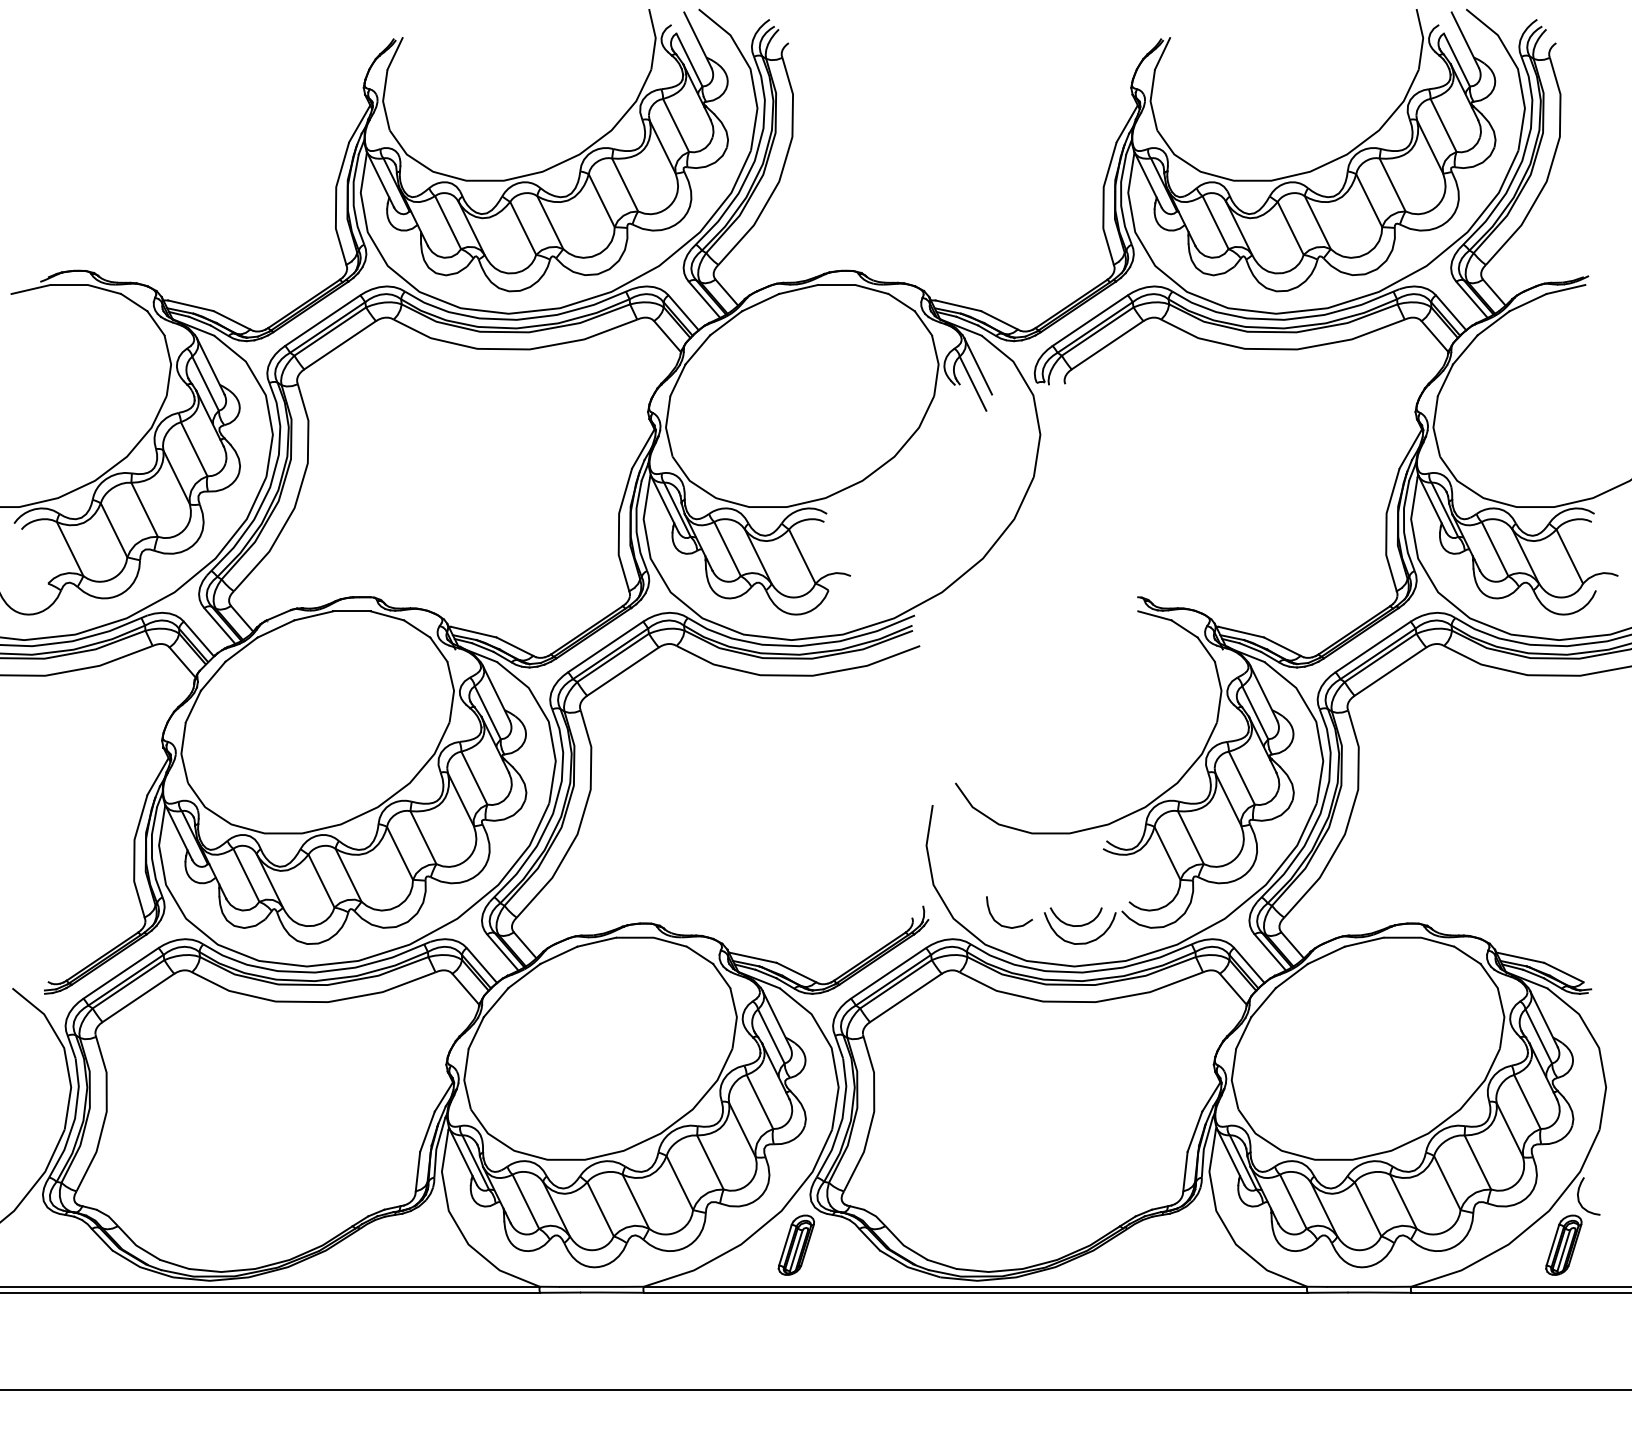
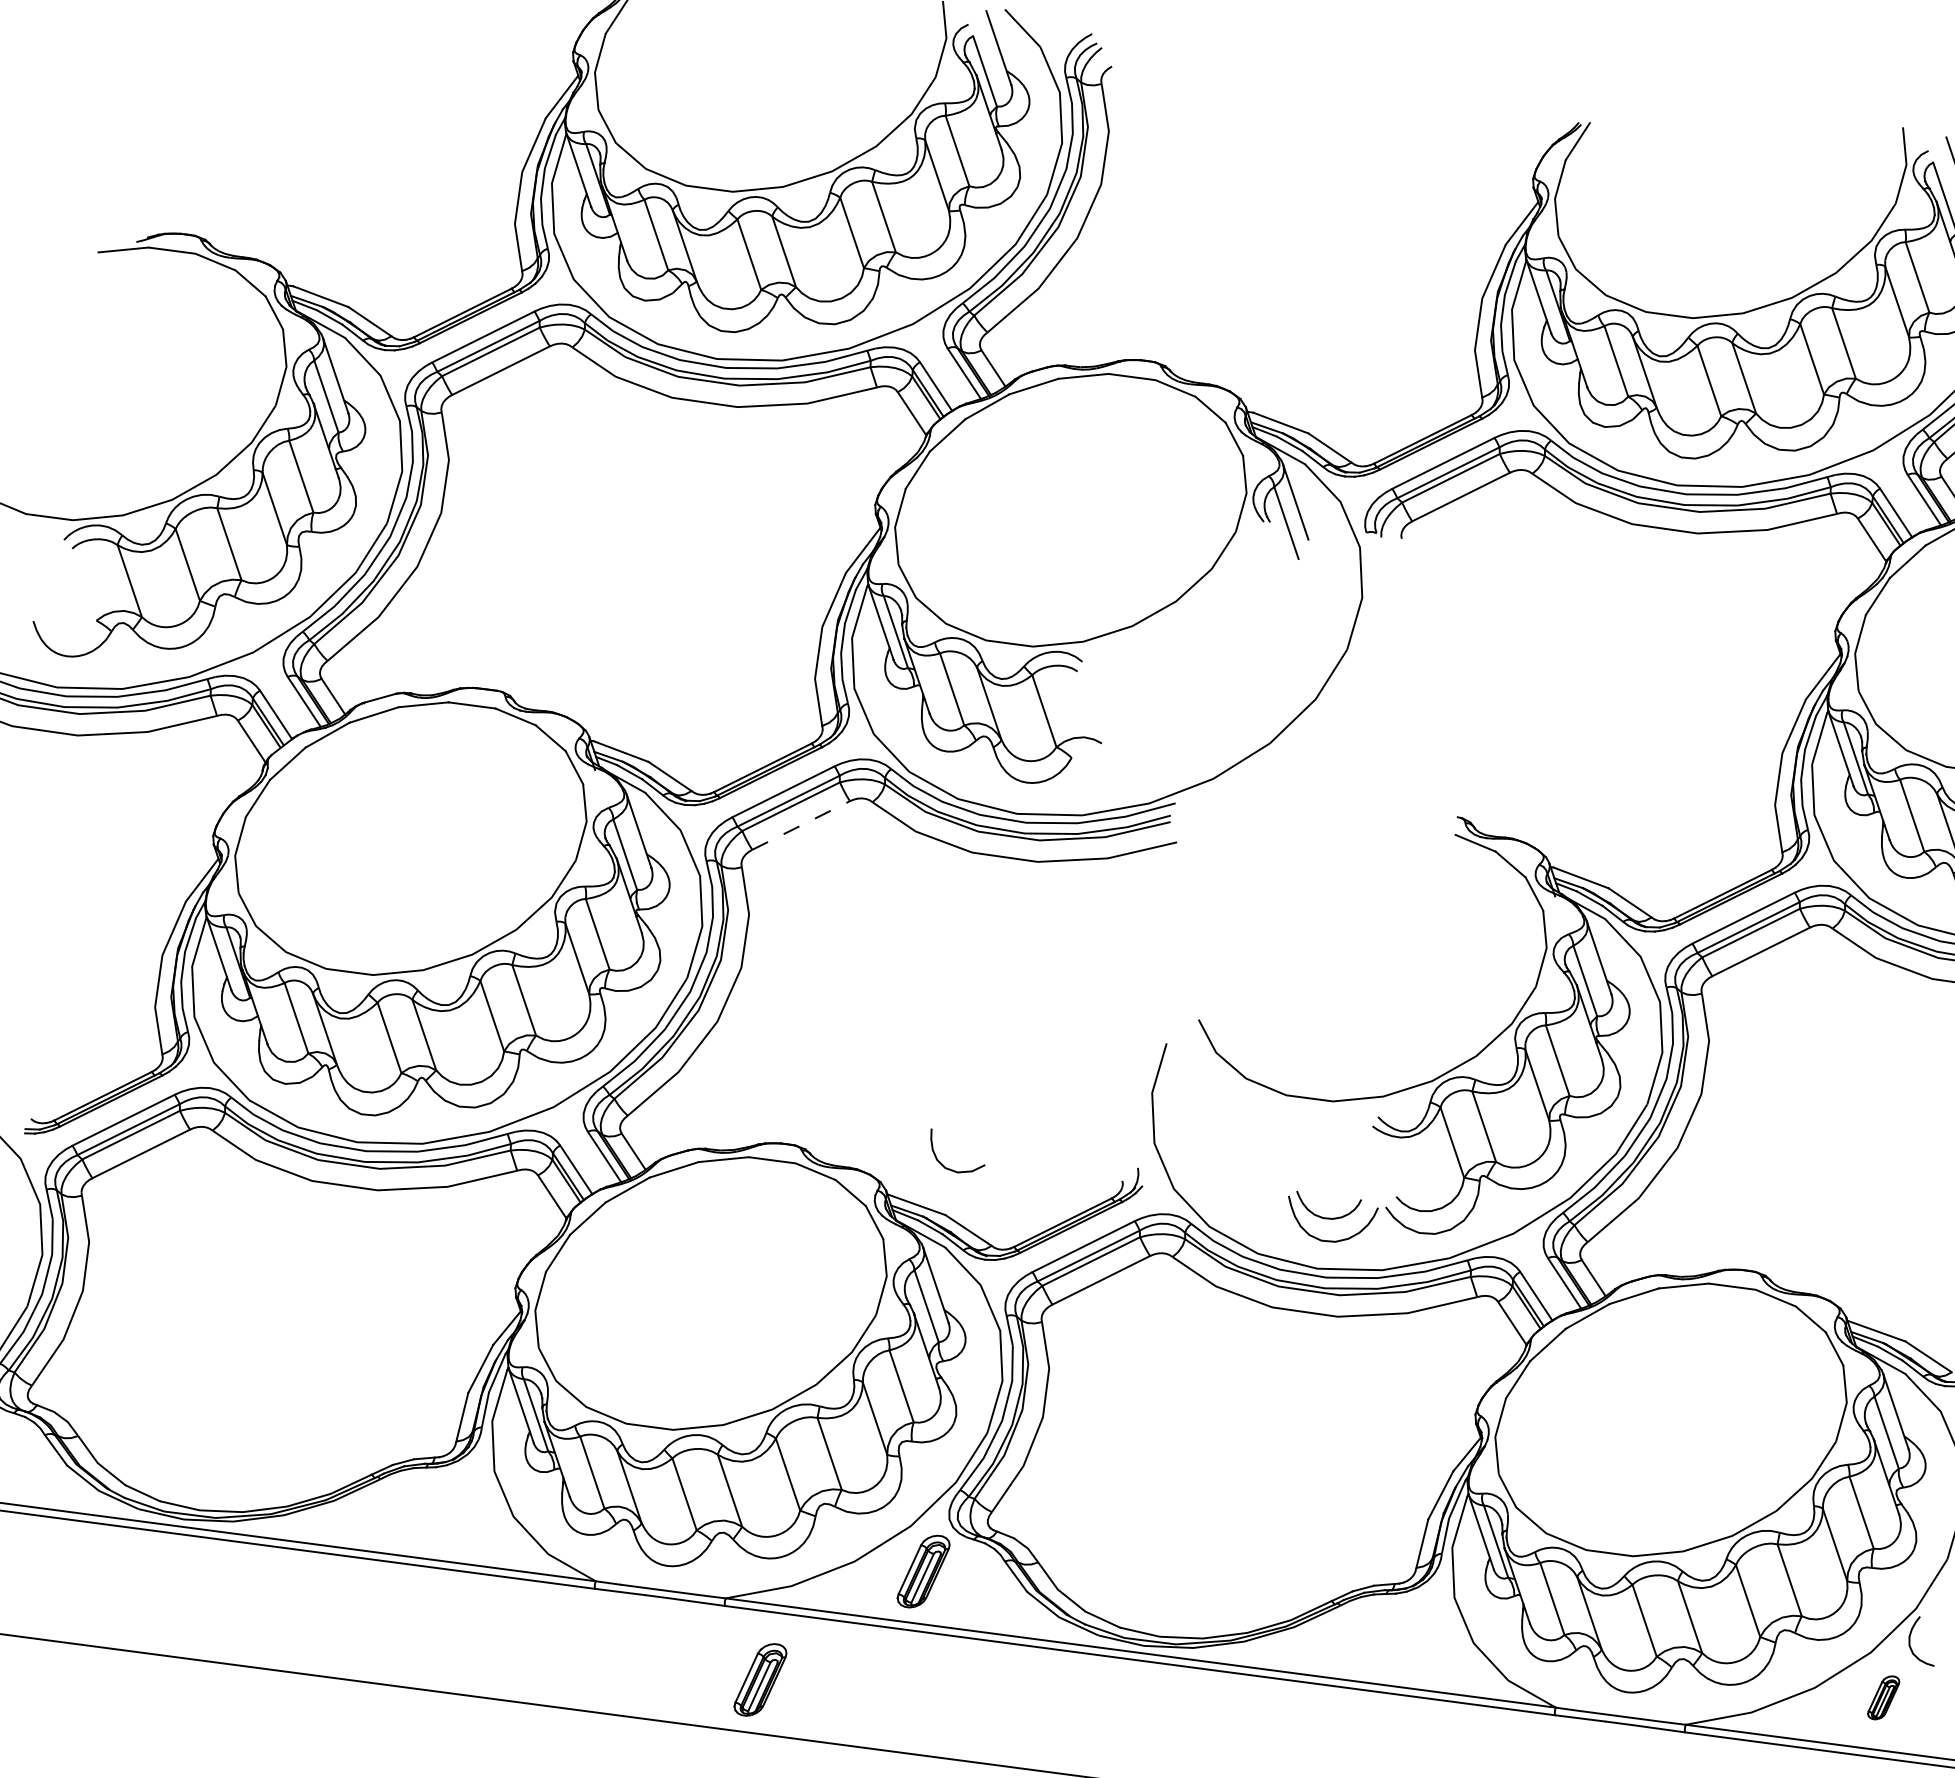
line: (623, 671) -> (801, 825), solid -> dashed
curve: (1005, 925) -> (950, 1168), moved
part: (1563, 1244) -> (1883, 1696), size x0.6
part: (678, 1346) -> (759, 1678), added

